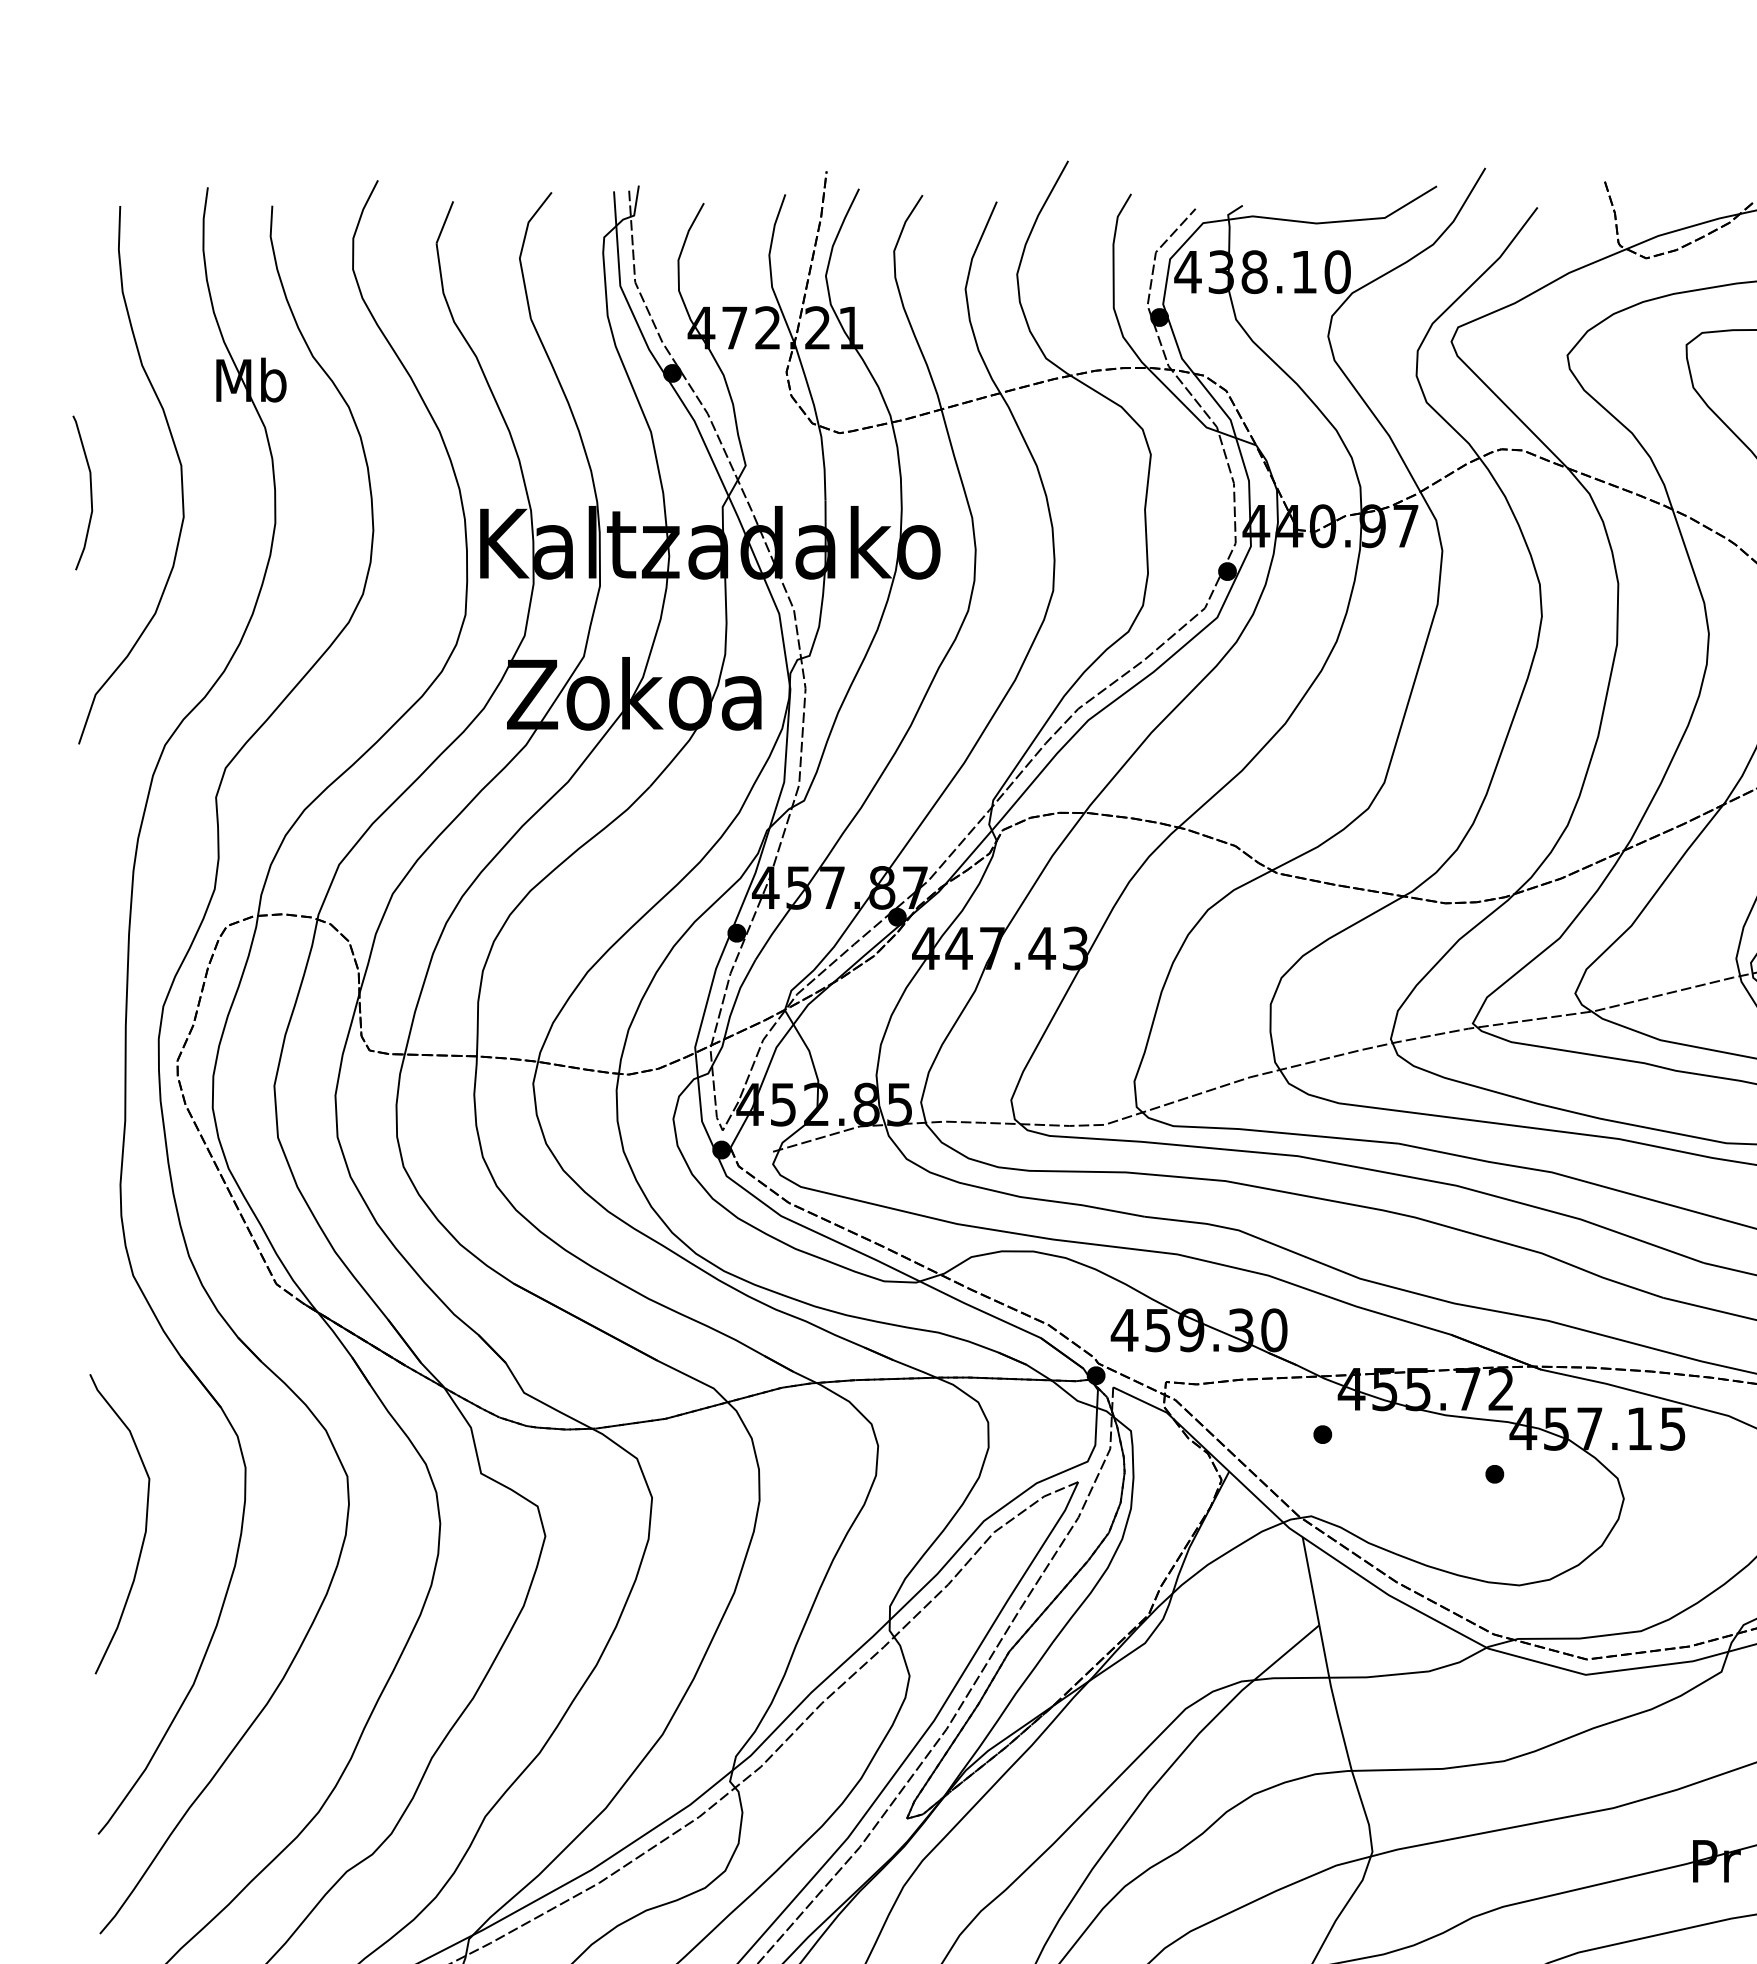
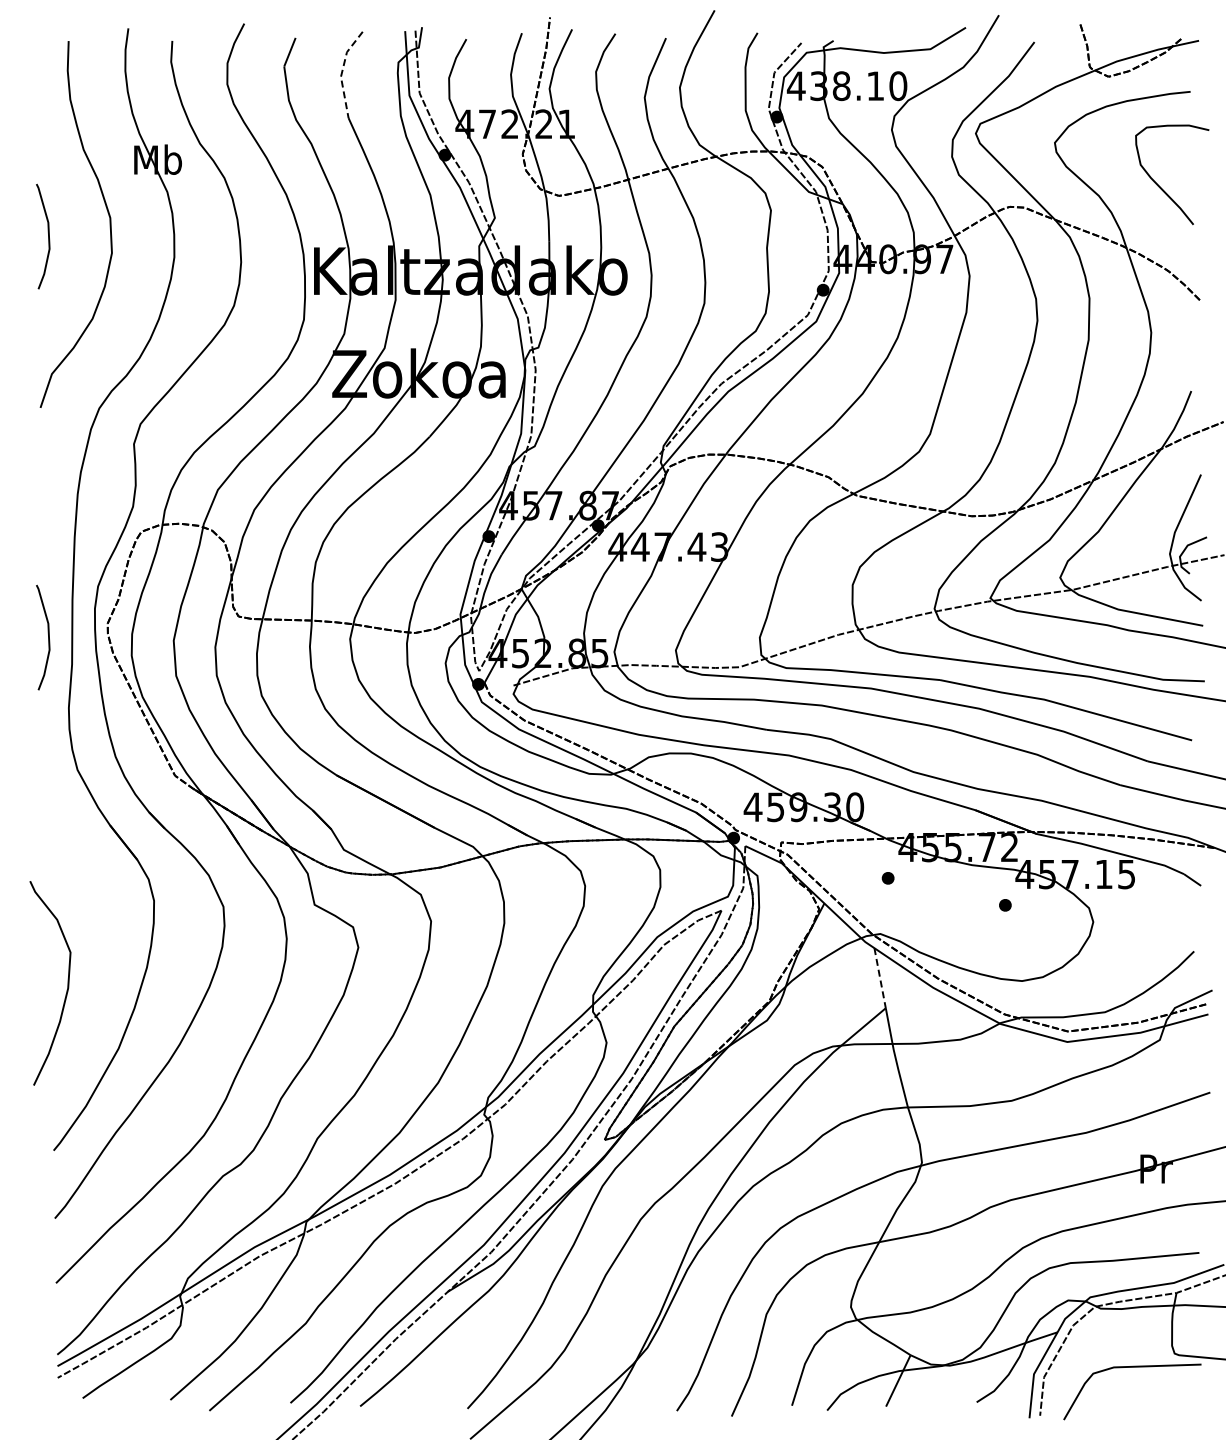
line: (522, 252) -> (342, 72), solid -> dashed
curve: (90, 1081) -> (48, 637), added
curve: (144, 1524) -> (67, 983), moved
line: (1311, 1581) -> (880, 978), solid -> dashed

